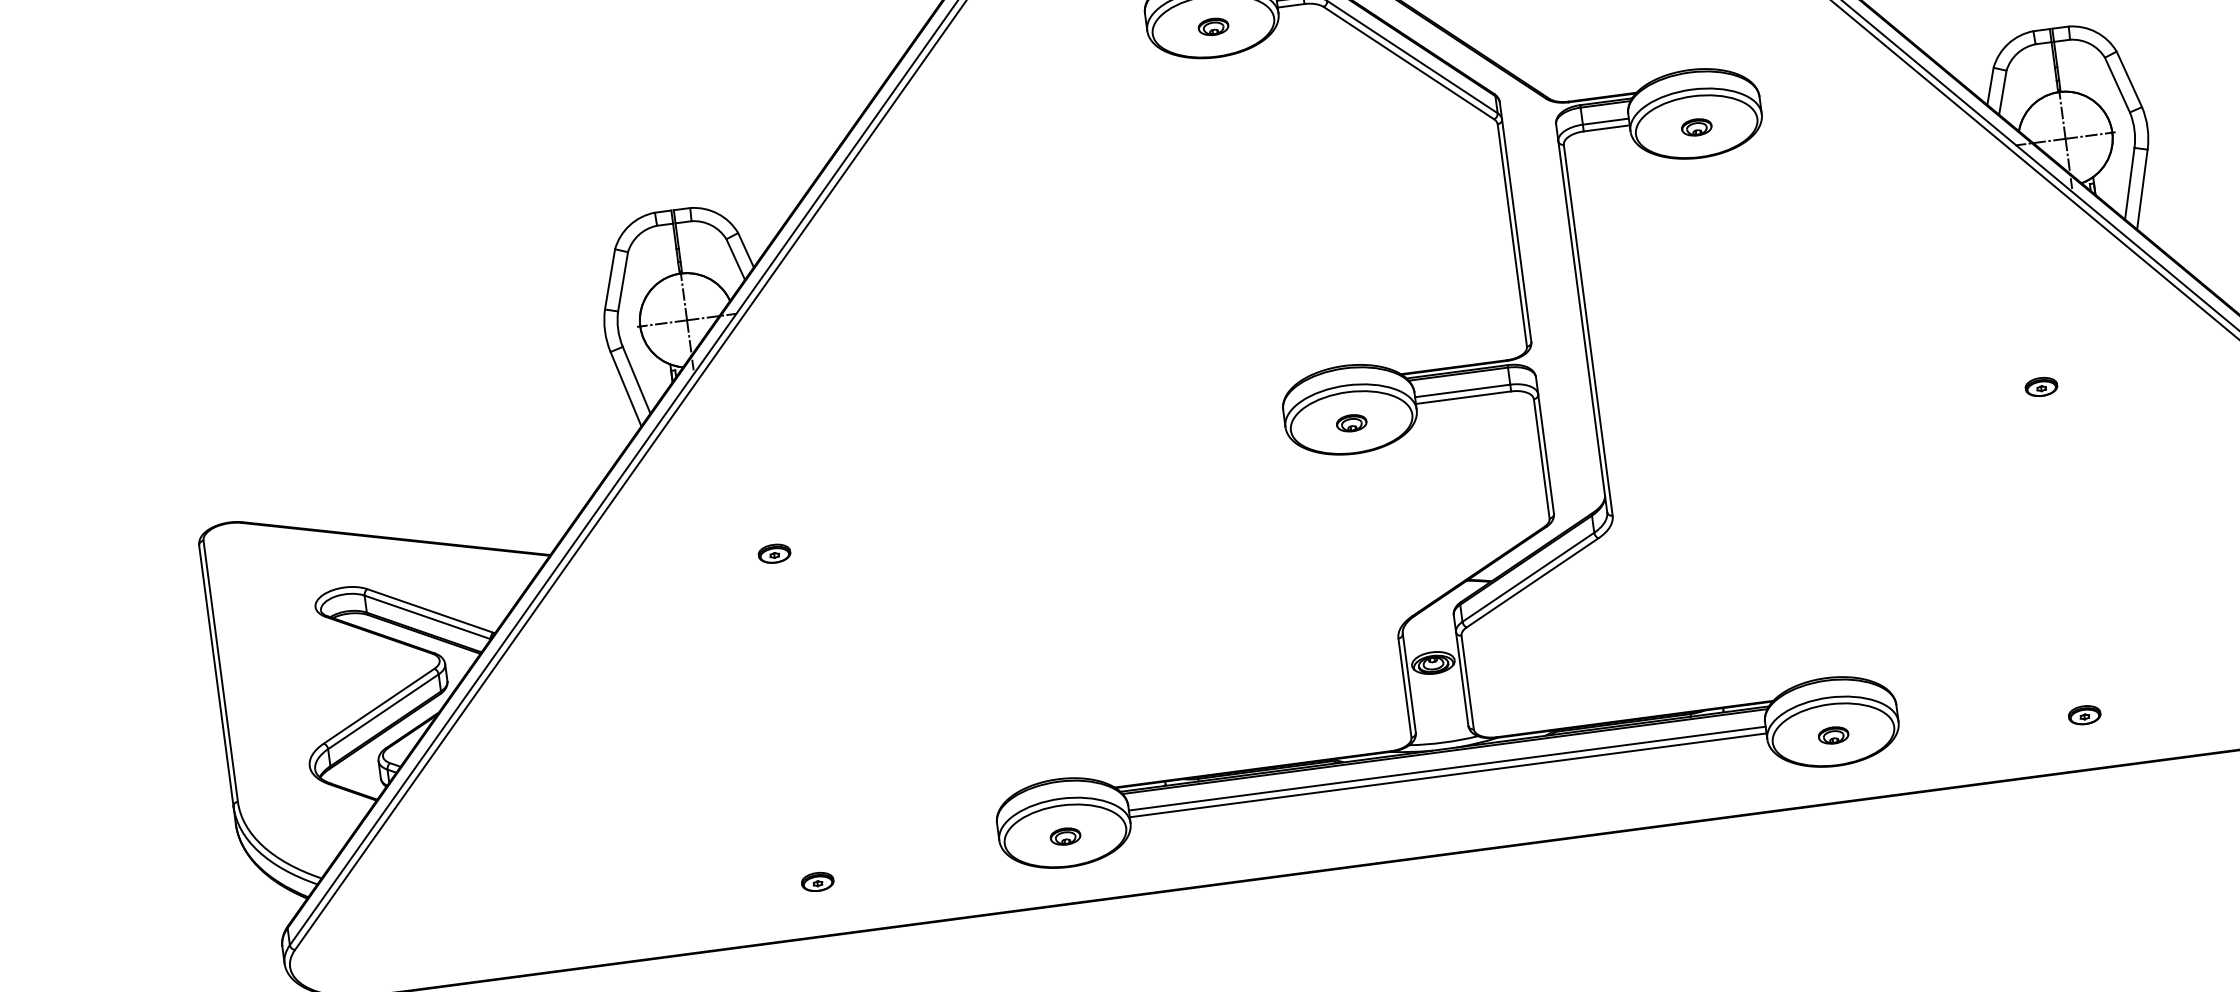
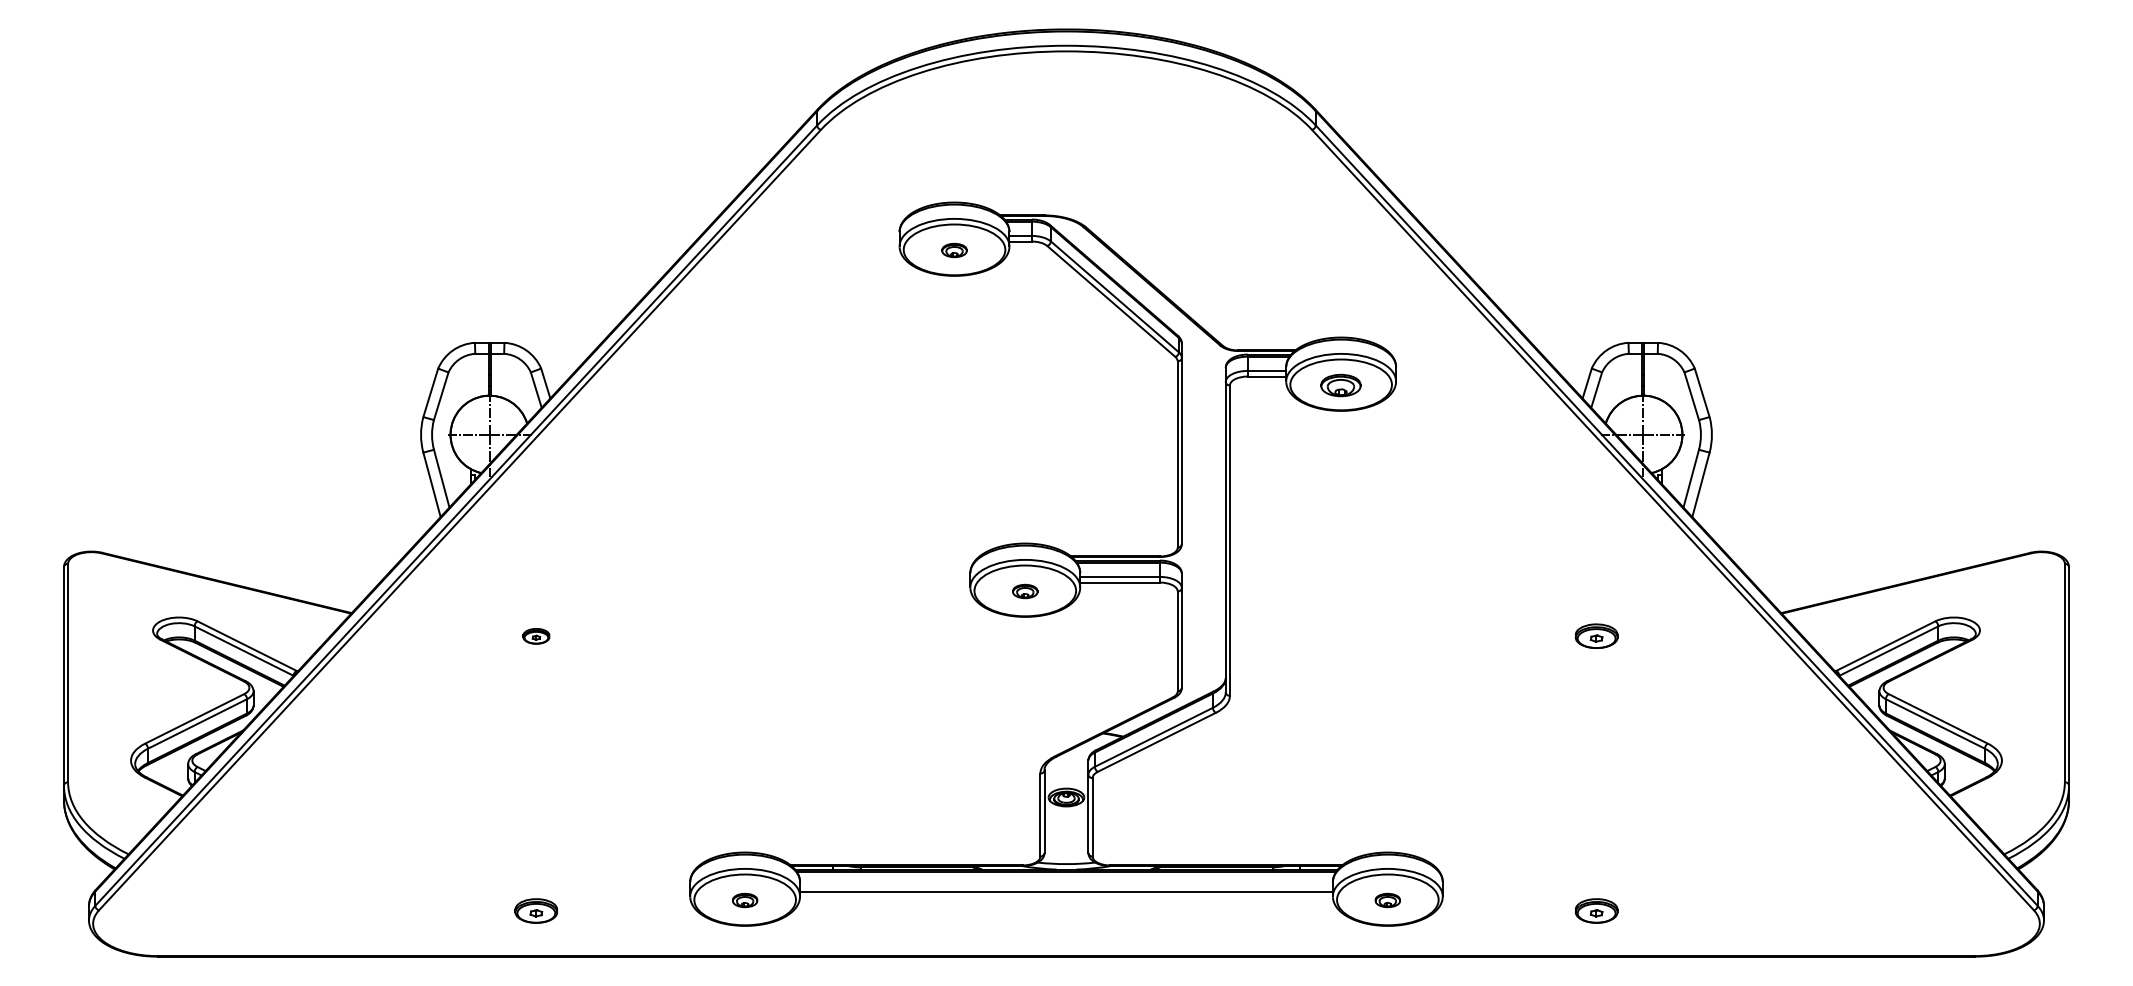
part: (1697, 127) -> (1341, 385), size x1.6
part: (2041, 387) -> (1596, 636), size x1.6
part: (2084, 714) -> (1596, 910), size x1.6
line: (1447, 768) -> (1066, 885), removed
part: (817, 881) -> (536, 910), size x1.6

